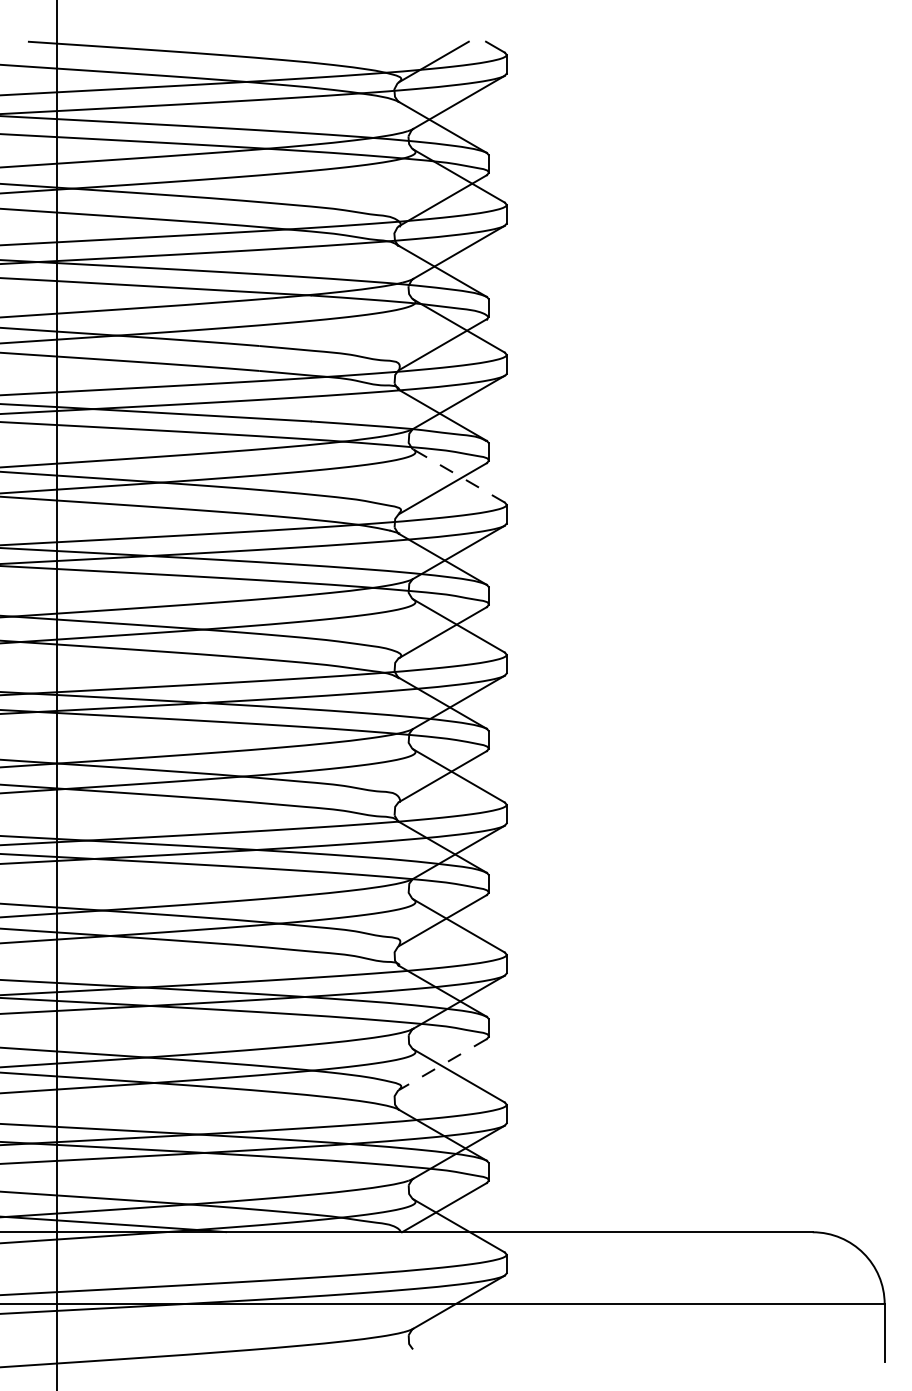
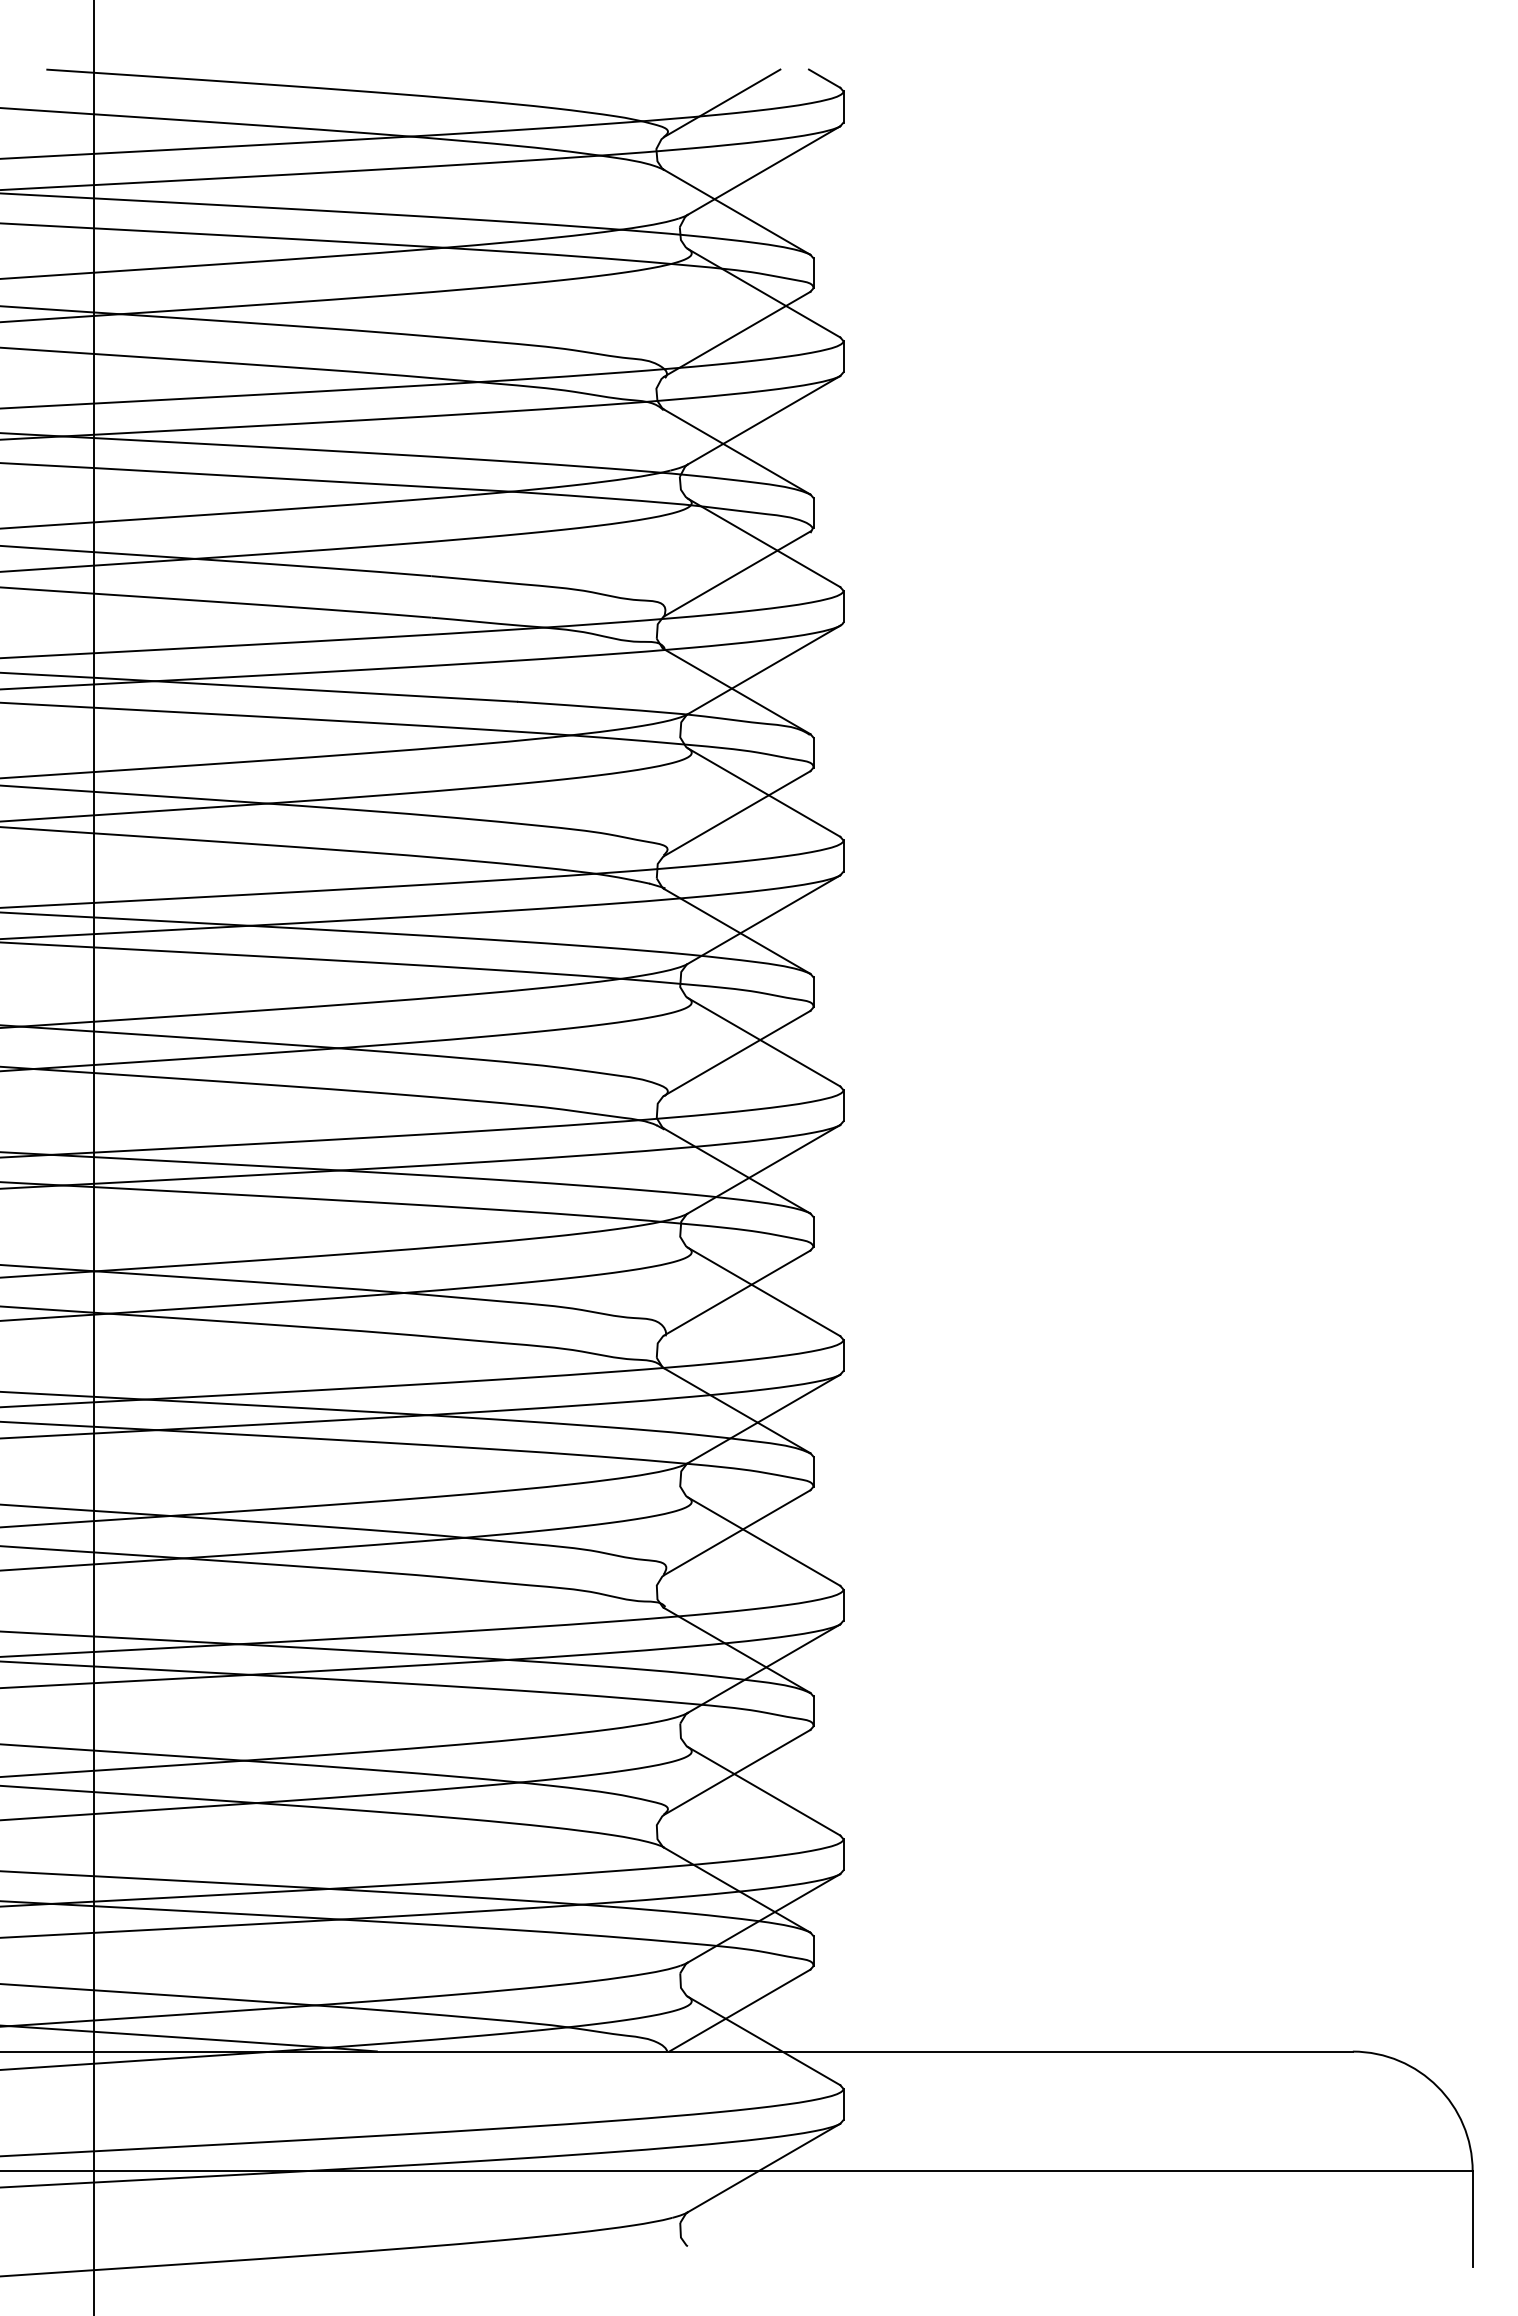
line: (459, 475) -> (764, 791), dashed -> solid
line: (442, 1064) -> (736, 1772), dashed -> solid

